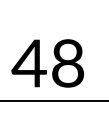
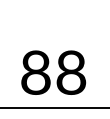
text: (29, 63) -> (35, 72), 48 -> 88

